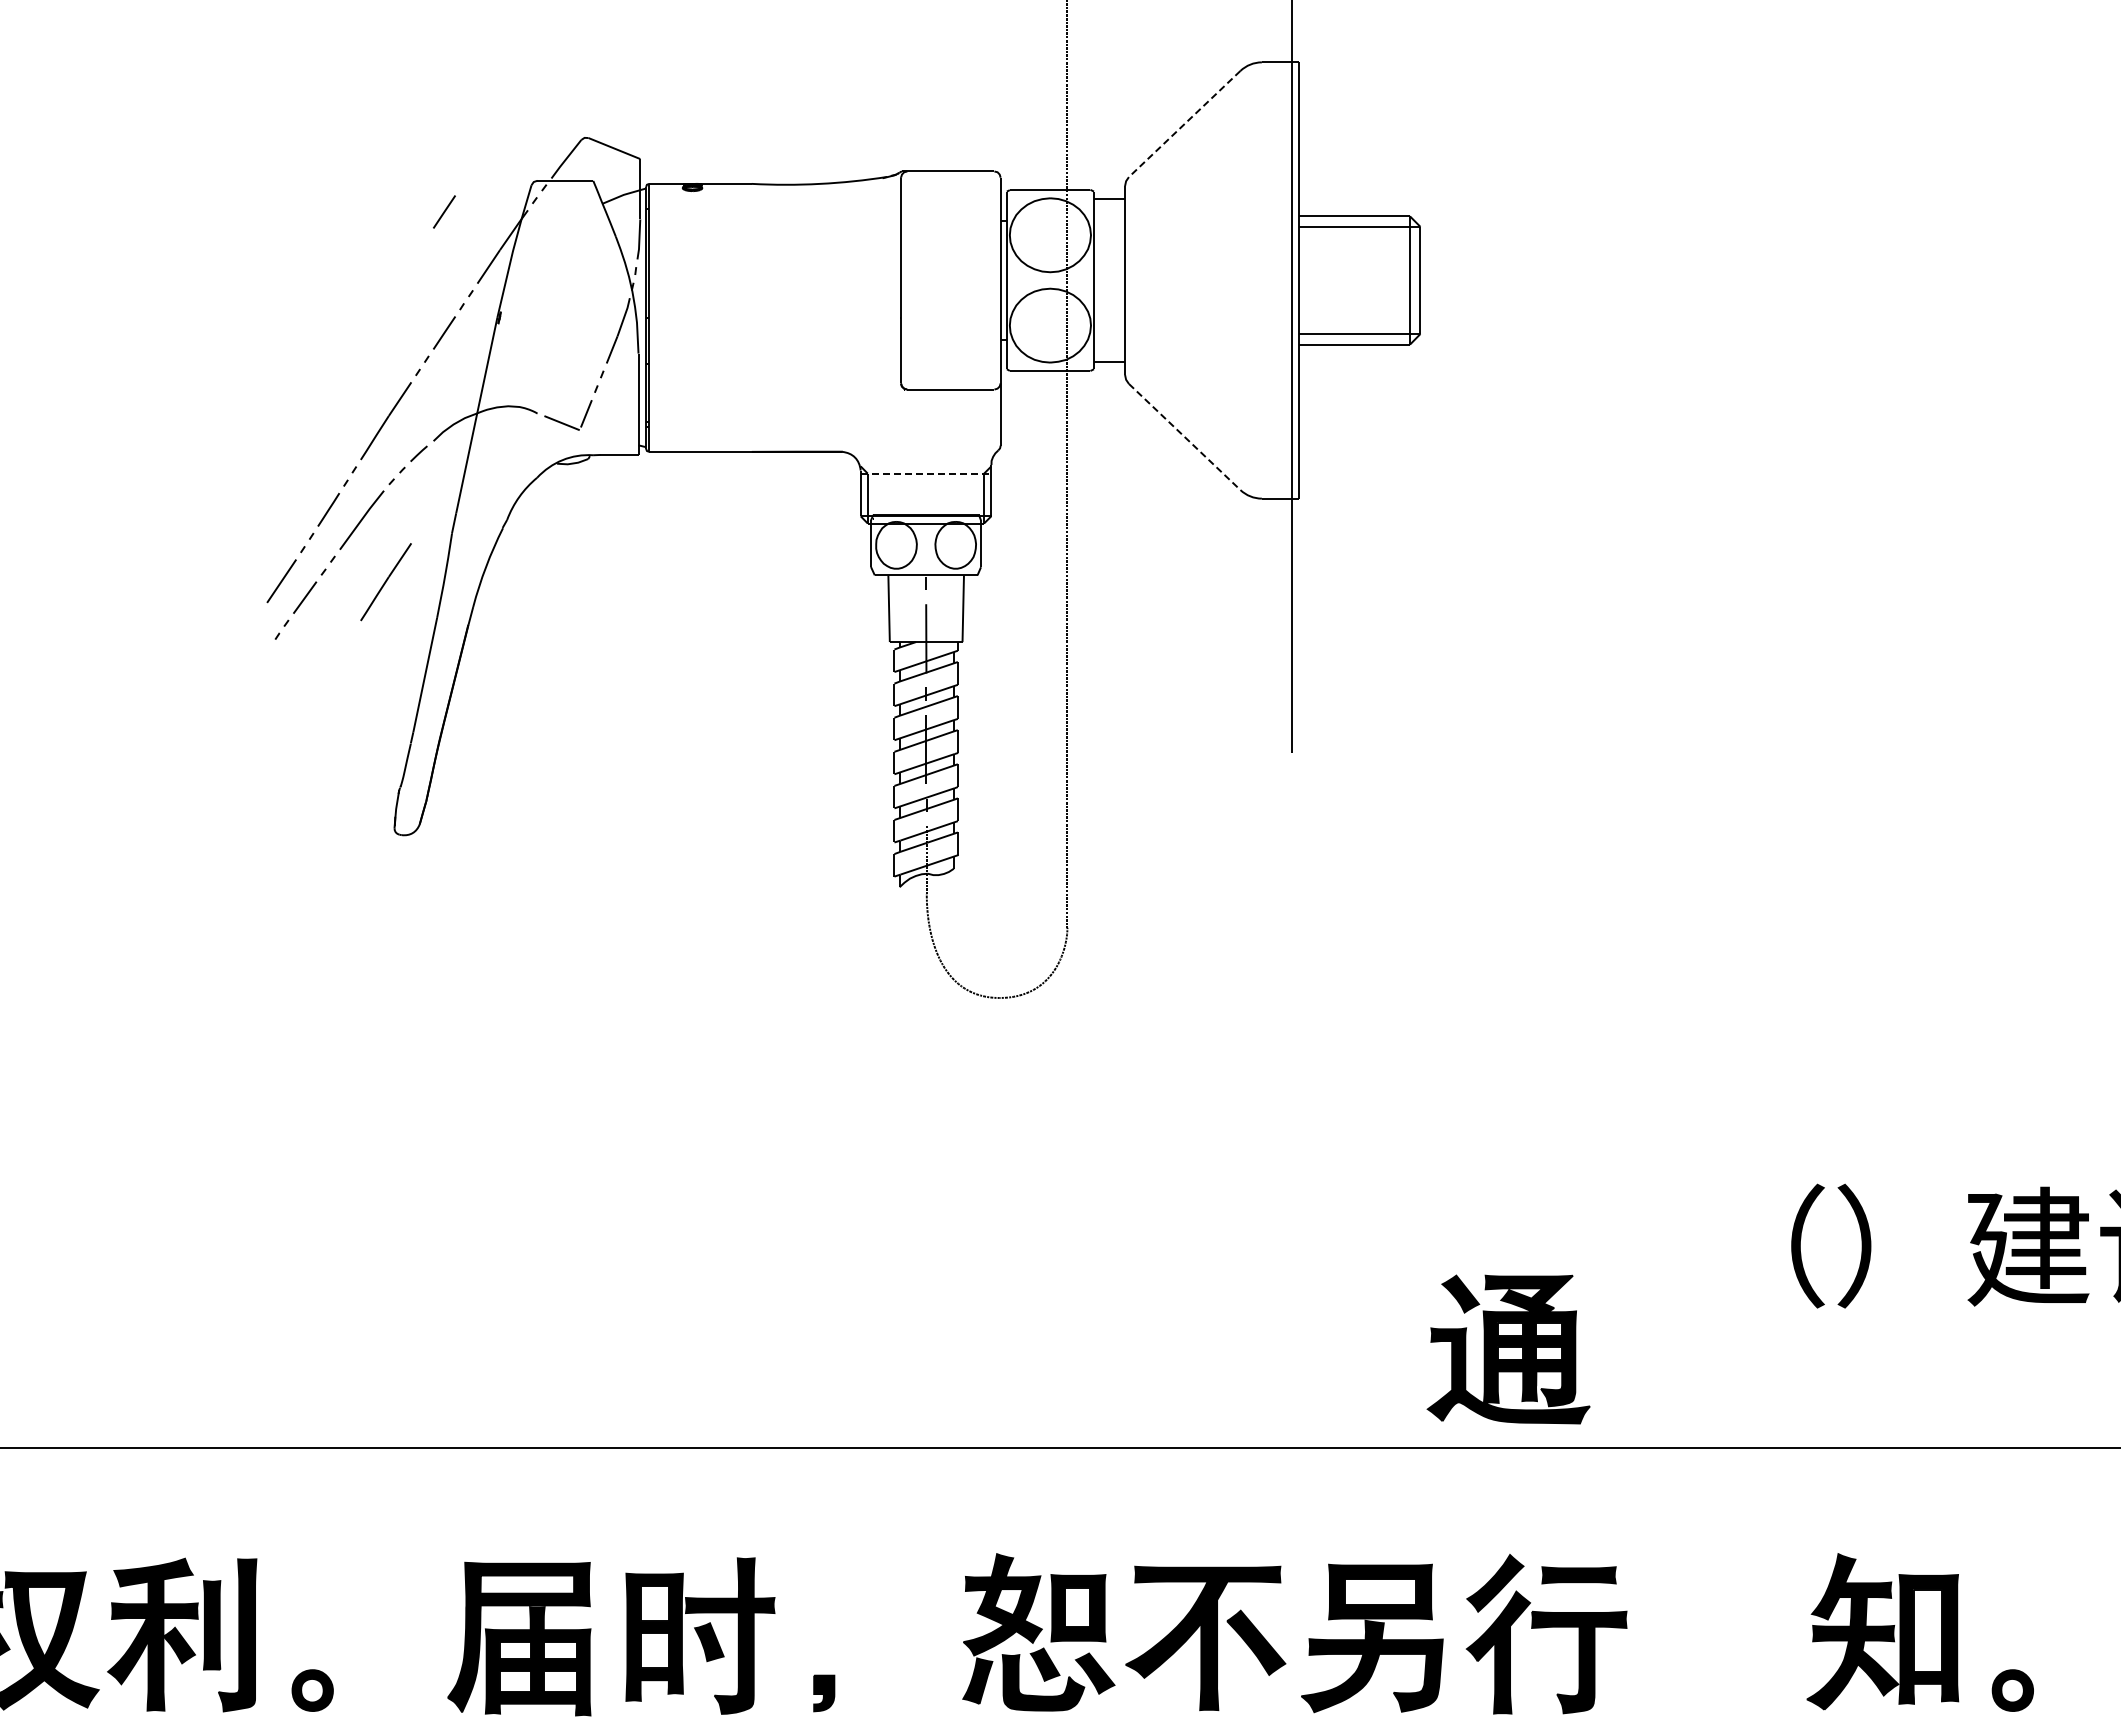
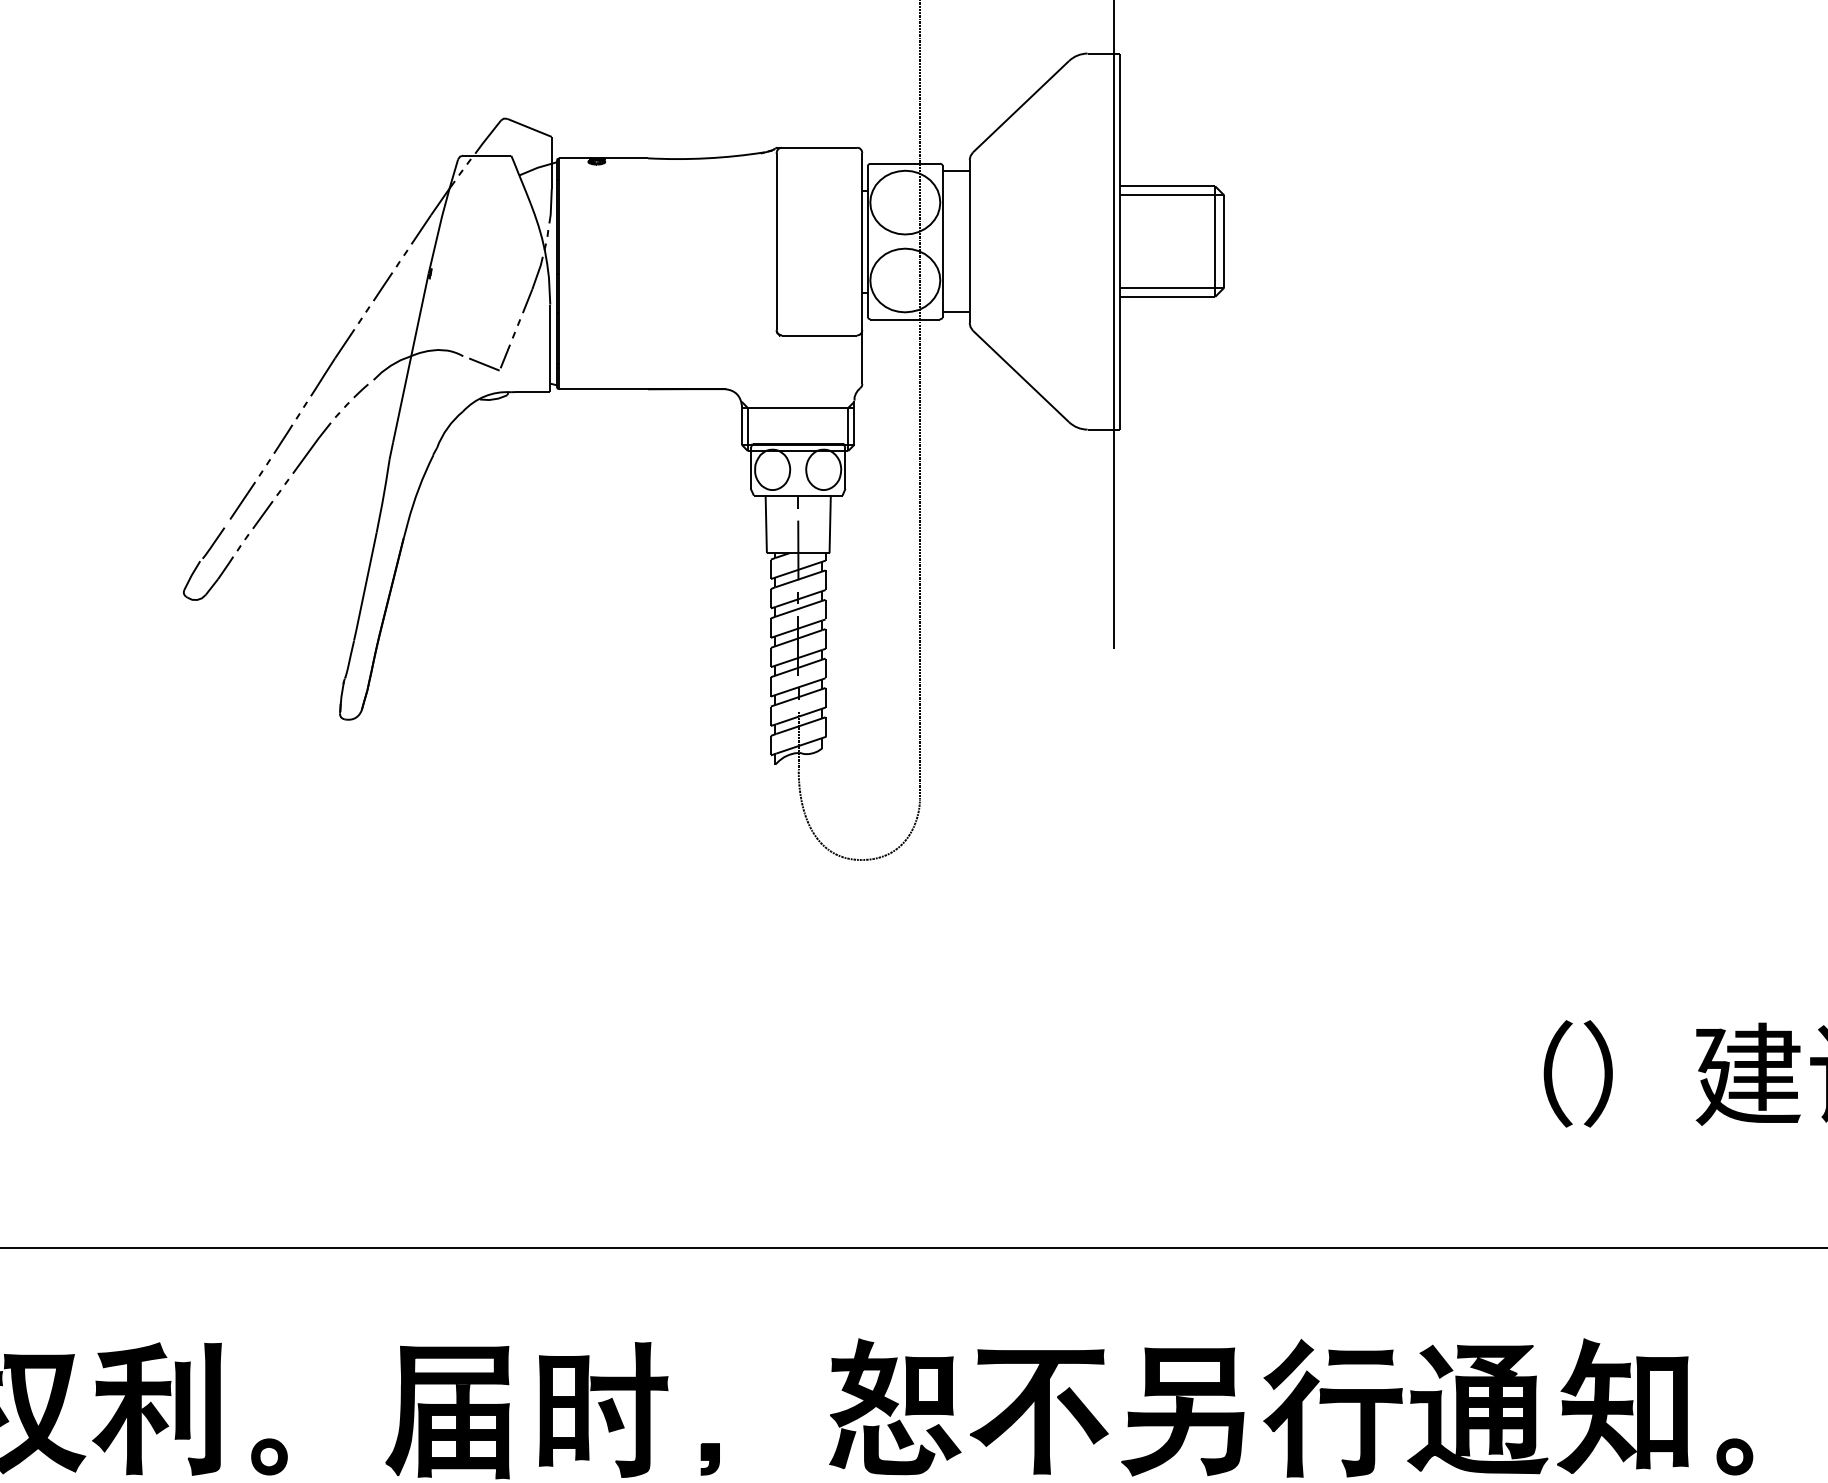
line: (1184, 124) -> (1020, 107), dashed -> solid
line: (444, 211) -> (383, 182), removed
line: (1184, 436) -> (1020, 376), dashed -> solid
line: (926, 473) -> (798, 407), dashed -> solid
line: (385, 582) -> (332, 501), removed
part: (236, 648) -> (203, 558), added
part: (1508, 1349) -> (1477, 1409), moved

